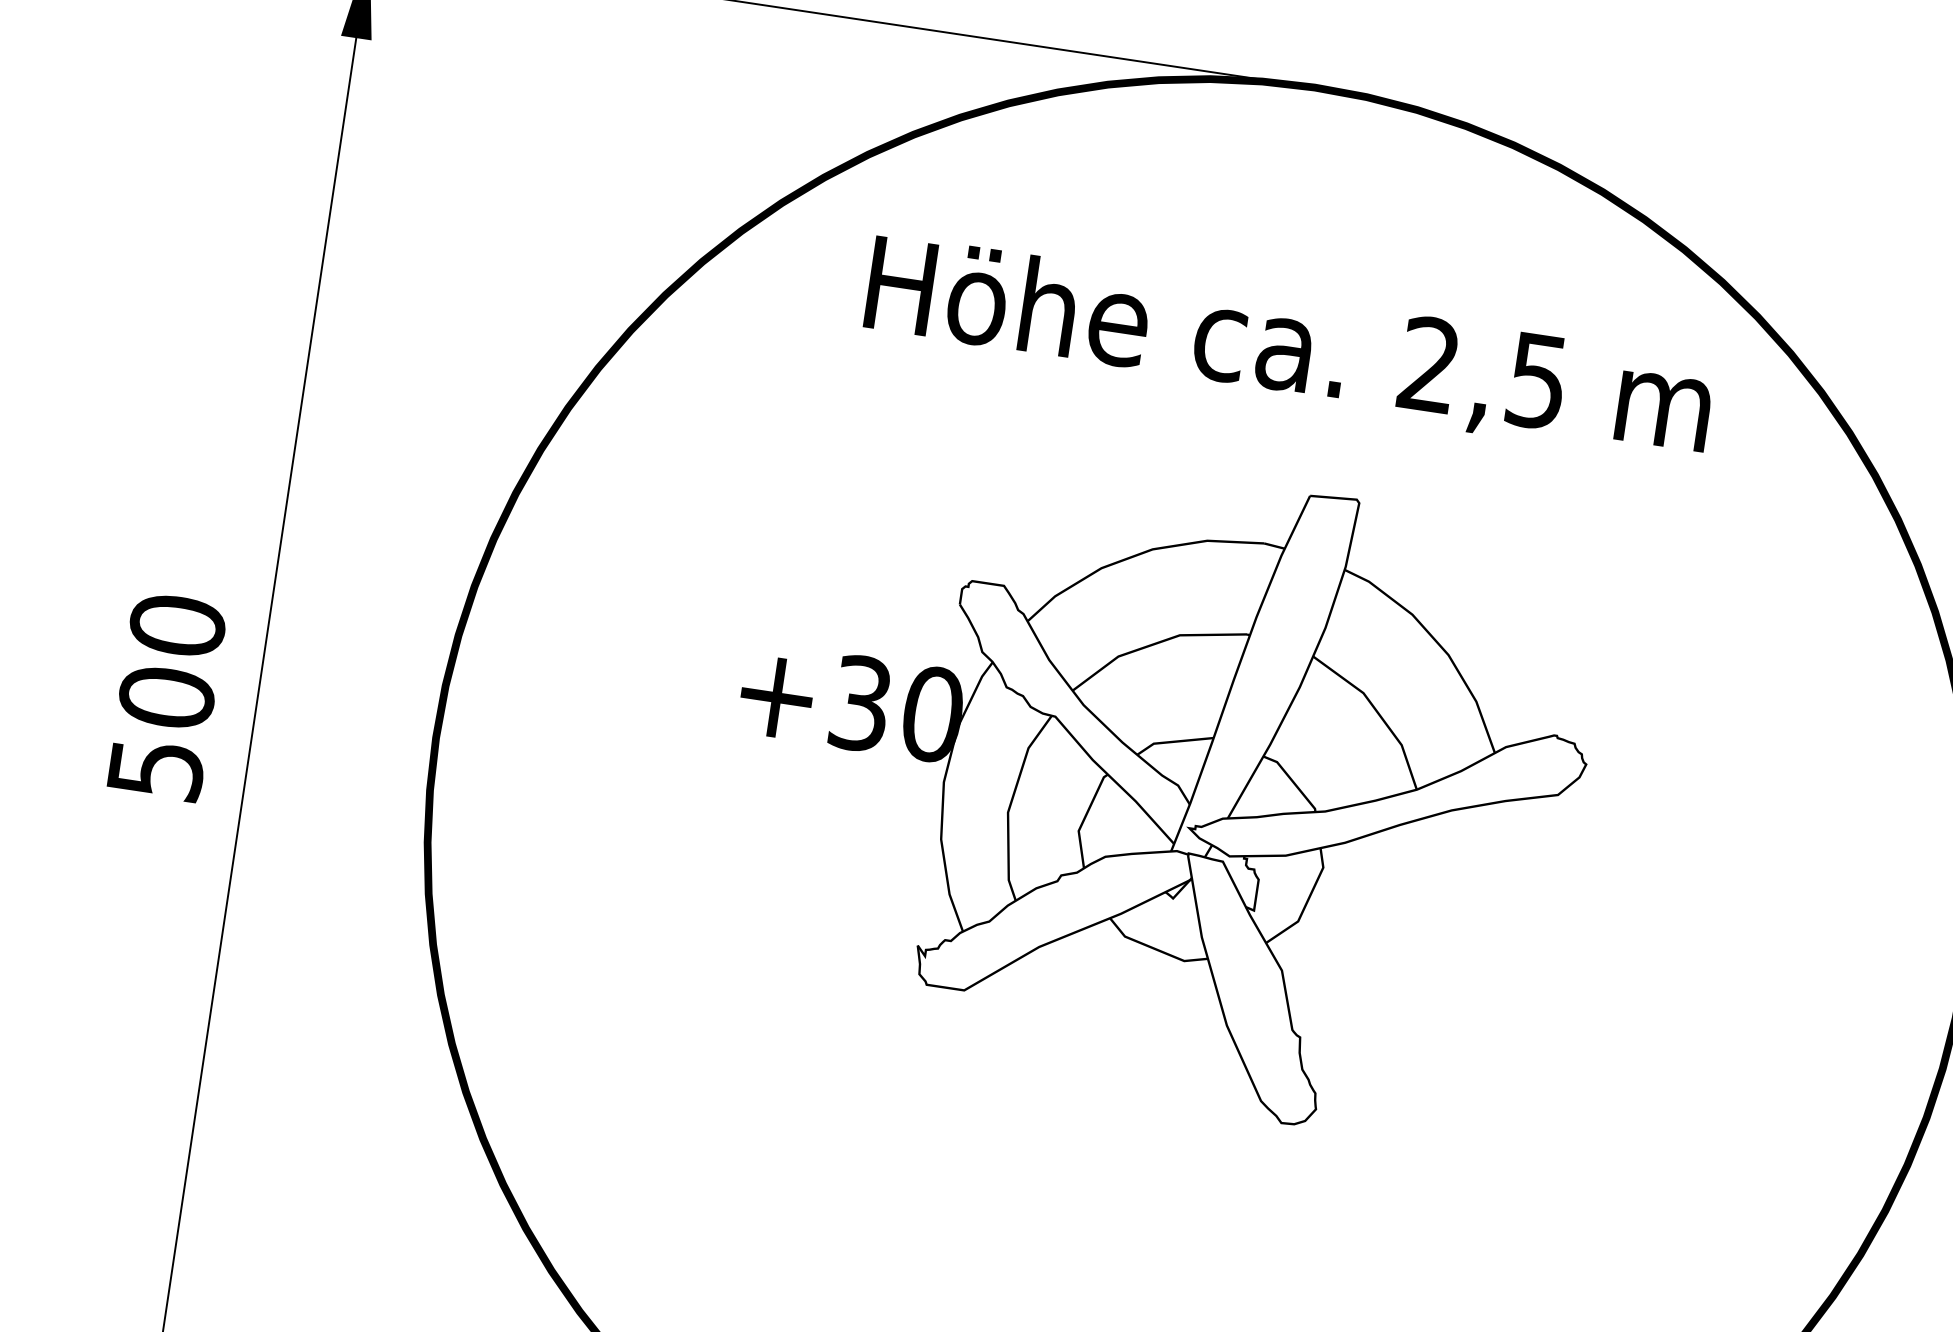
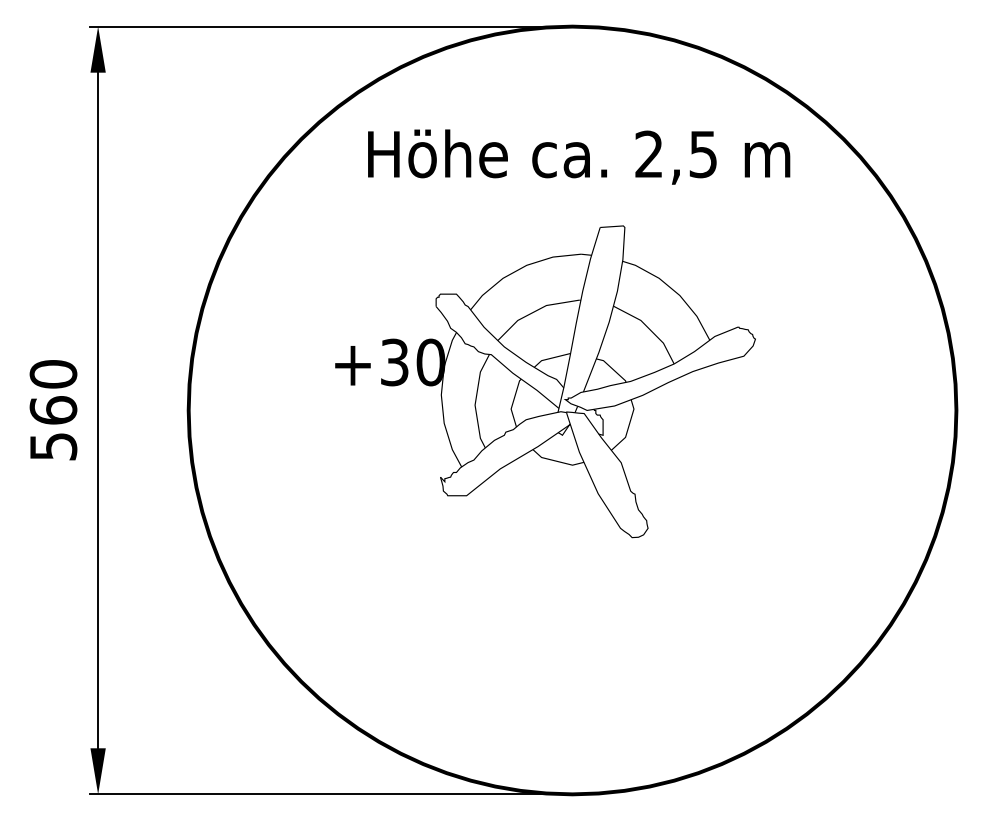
text: (166, 697) -> (53, 410), 500 -> 560

